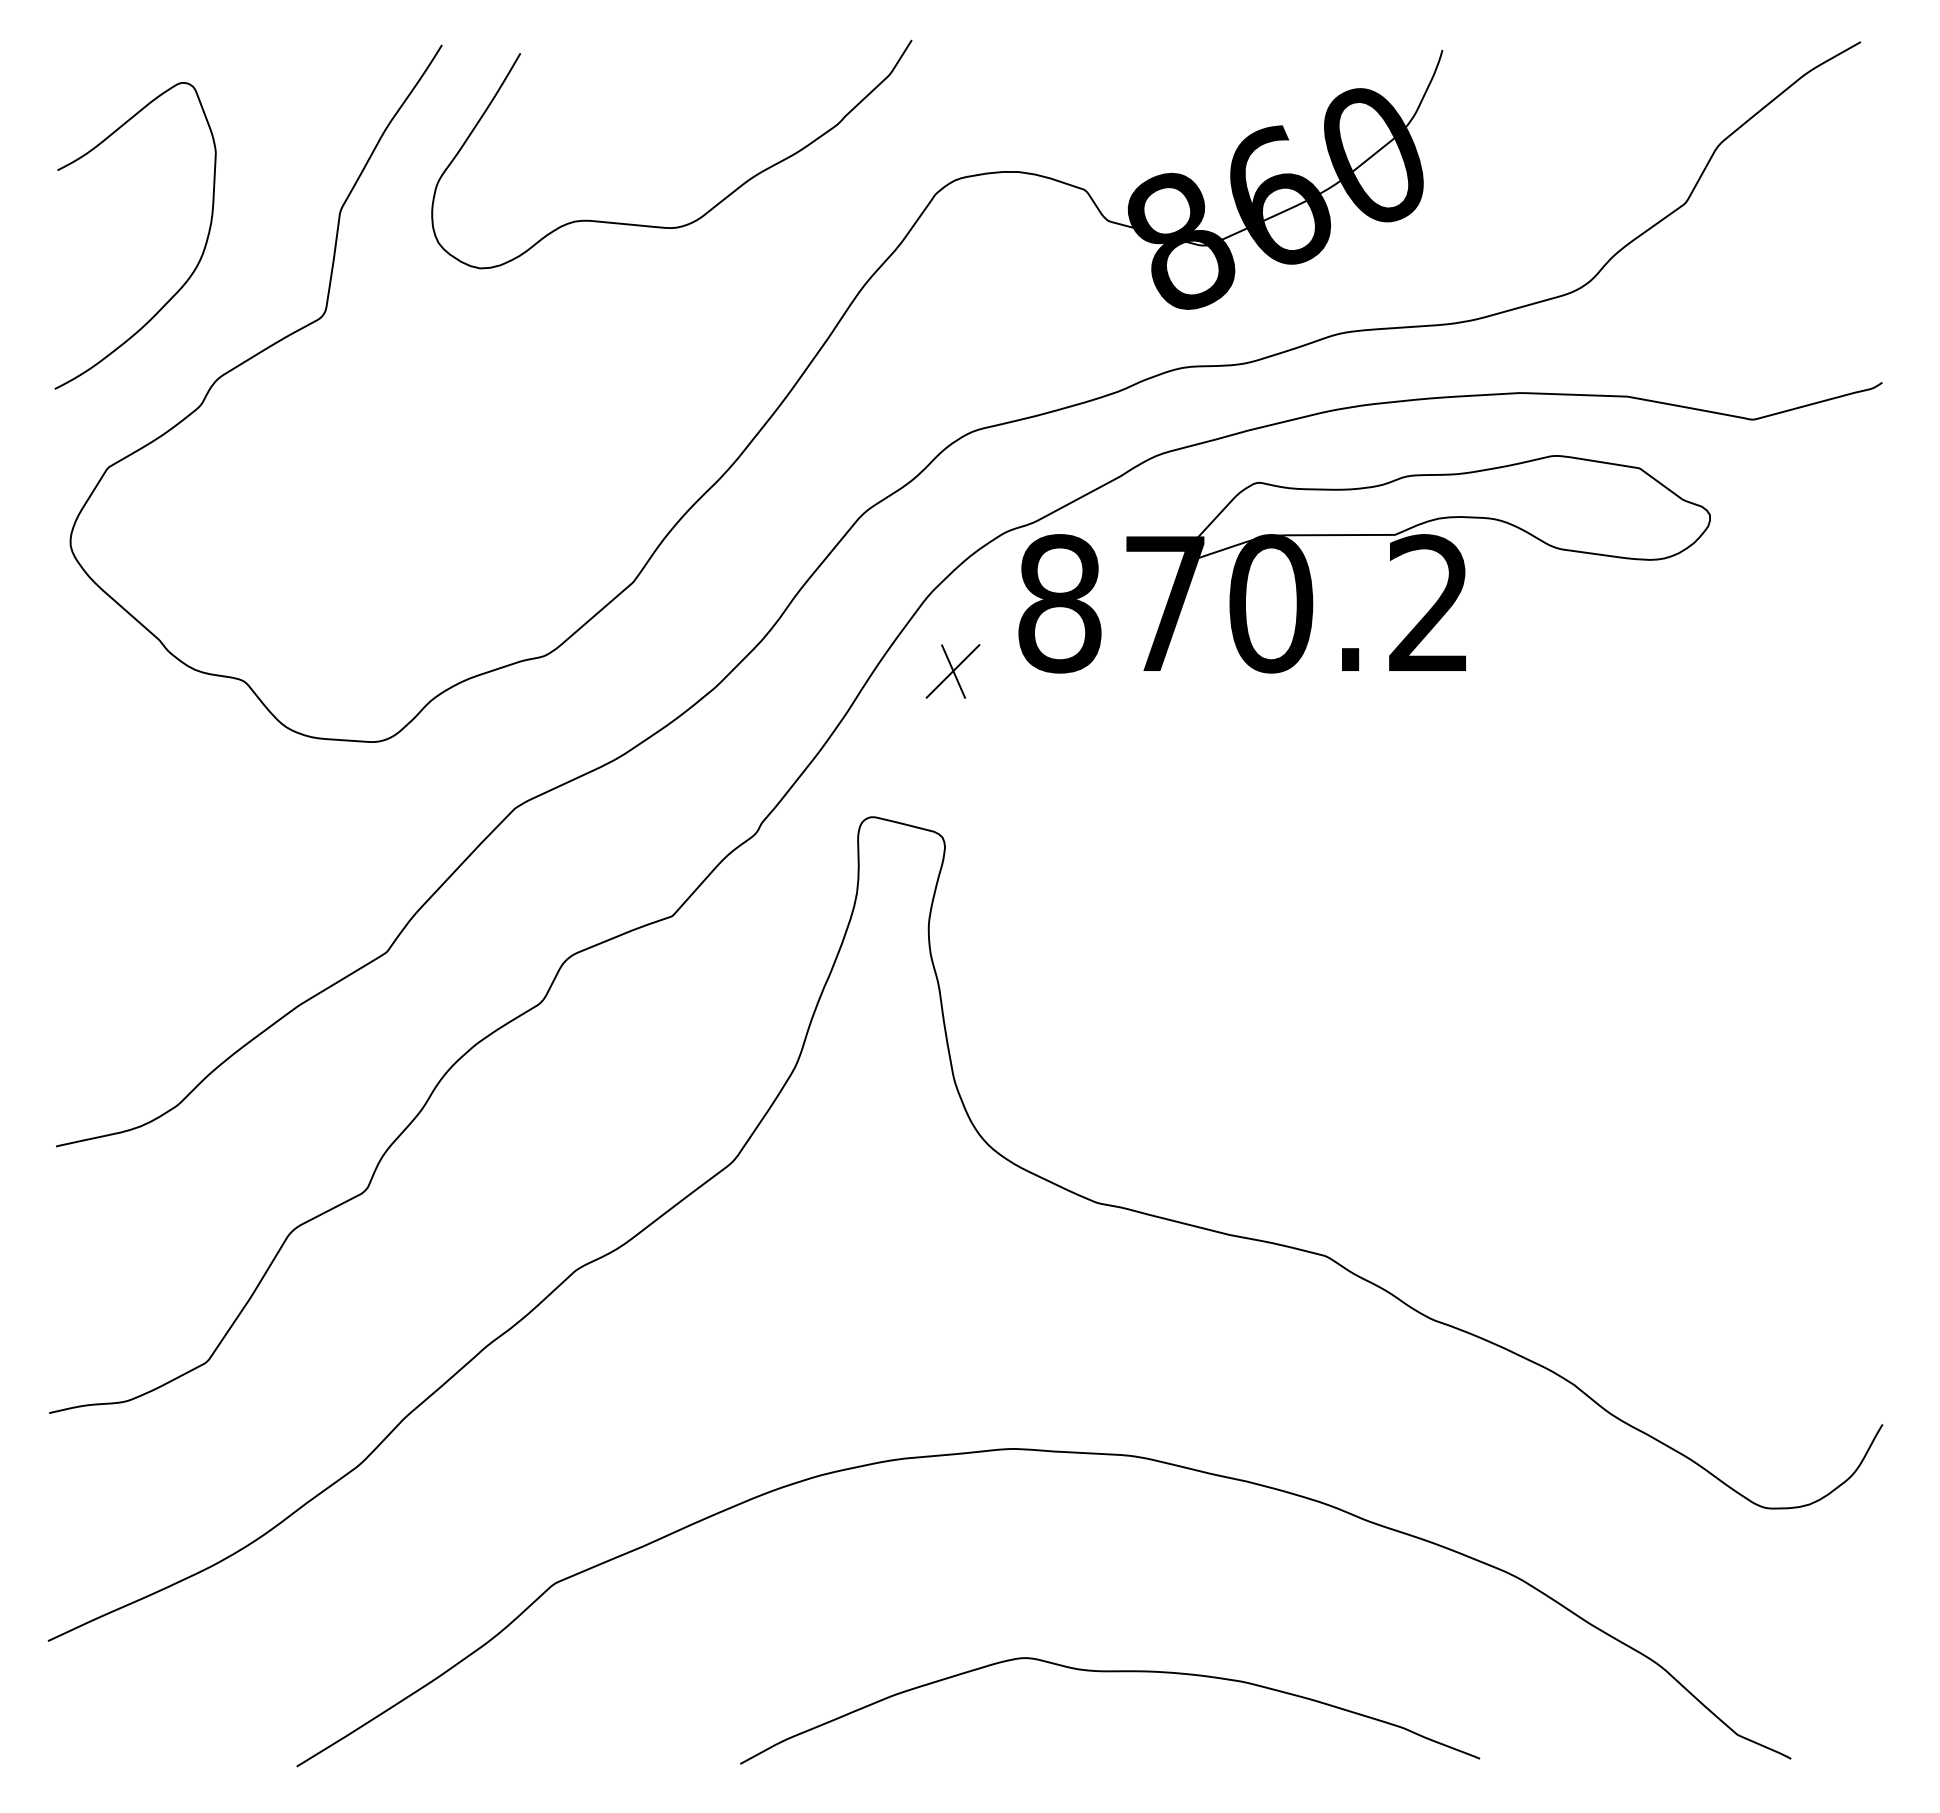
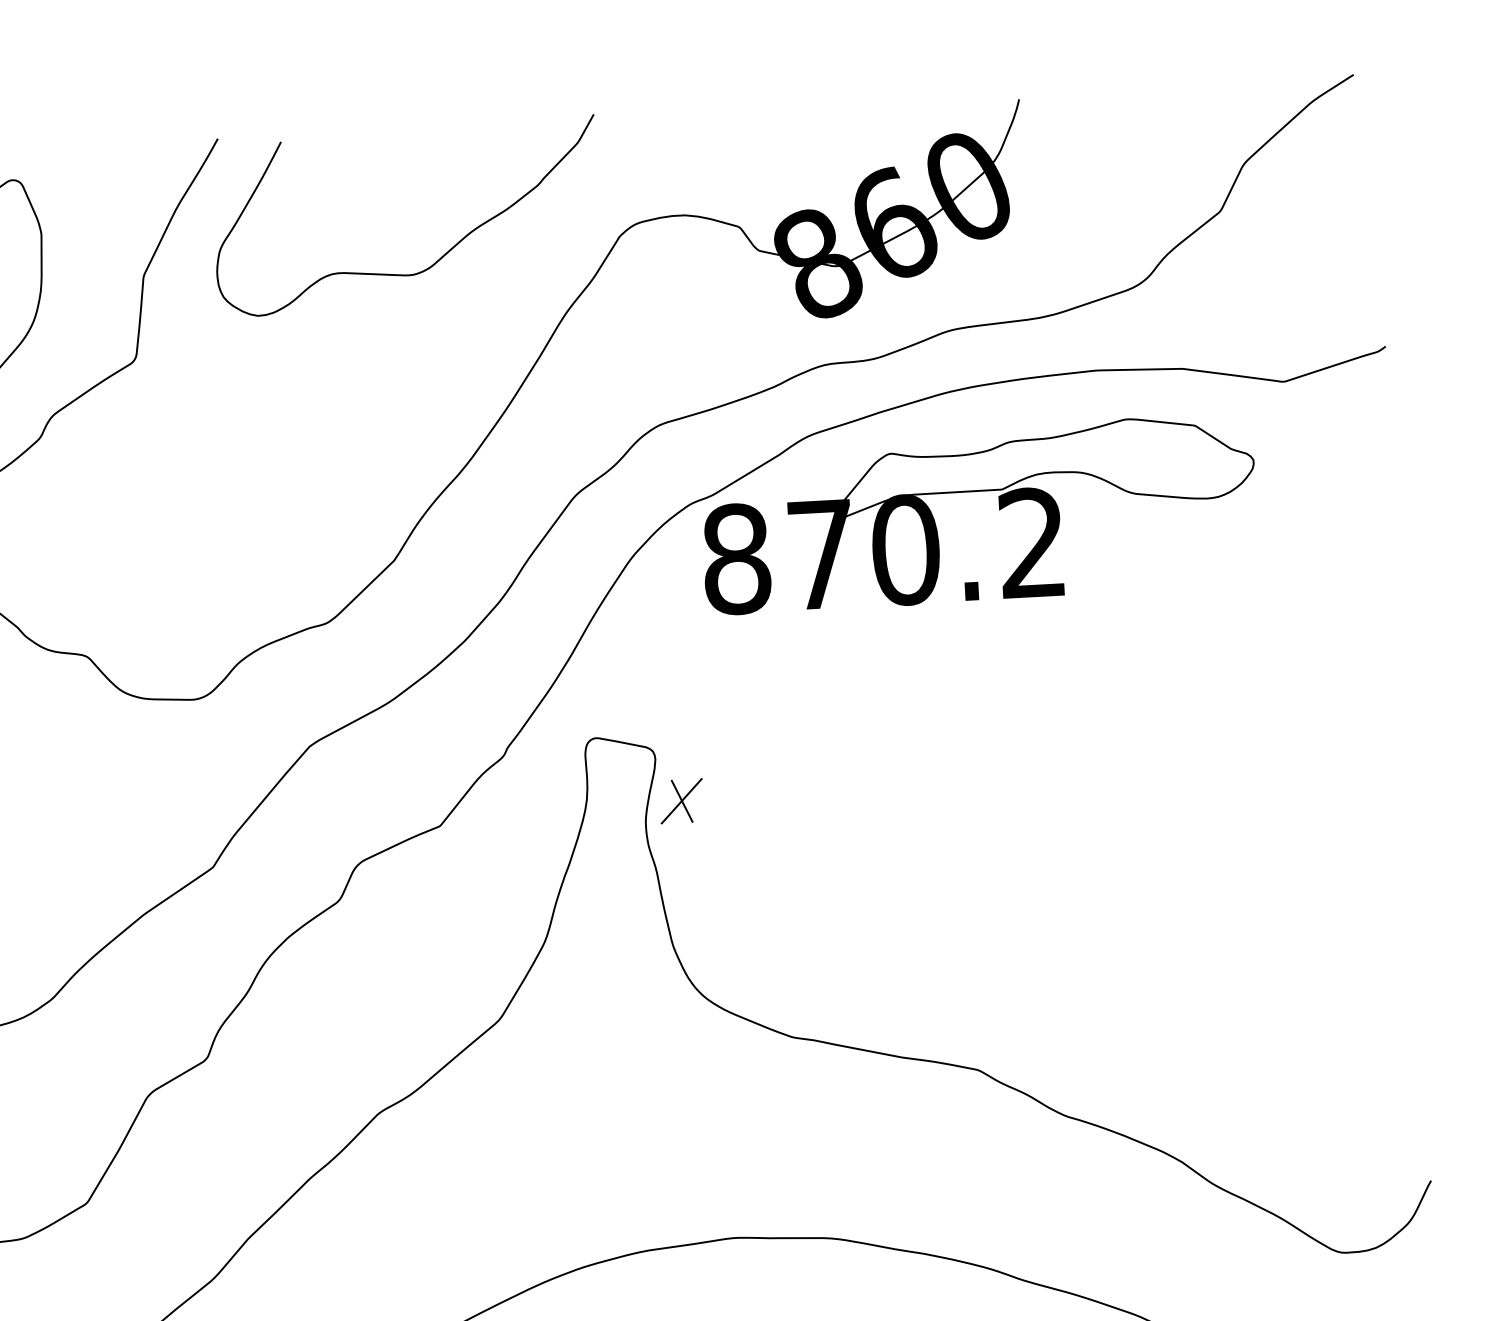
part: (952, 671) -> (681, 801), moved

